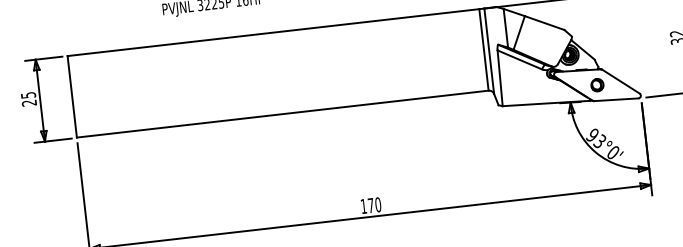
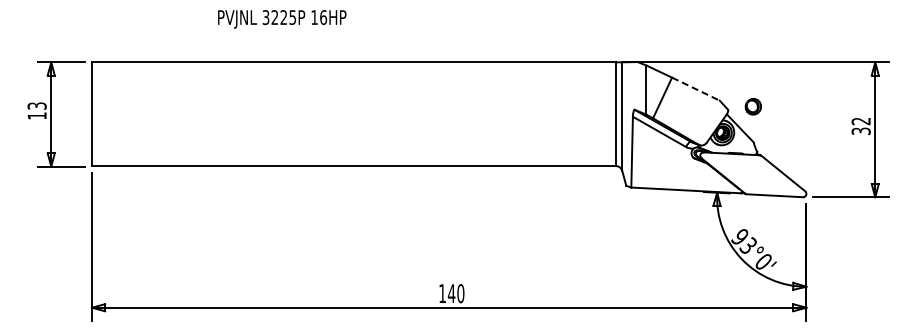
line: (545, 23) -> (696, 89), solid -> dashed
part: (596, 85) -> (752, 106), moved
text: (28, 98) -> (36, 110), 25 -> 13
text: (370, 205) -> (451, 293), 170 -> 140

